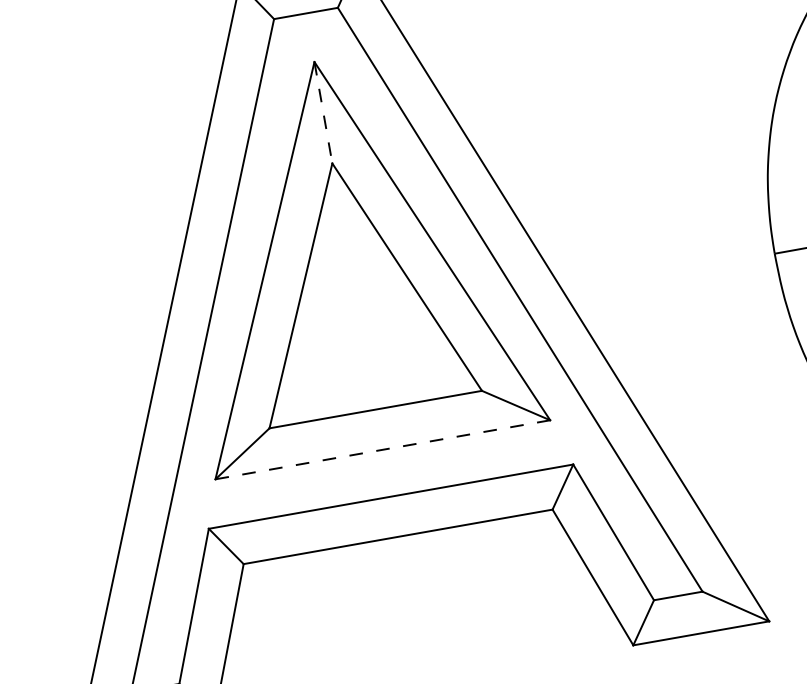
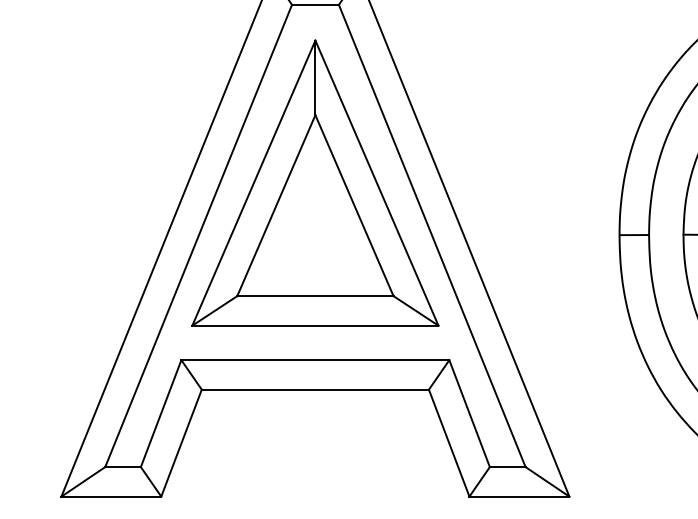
line: (323, 113) -> (315, 78), dashed -> solid
line: (382, 449) -> (315, 325), dashed -> solid

